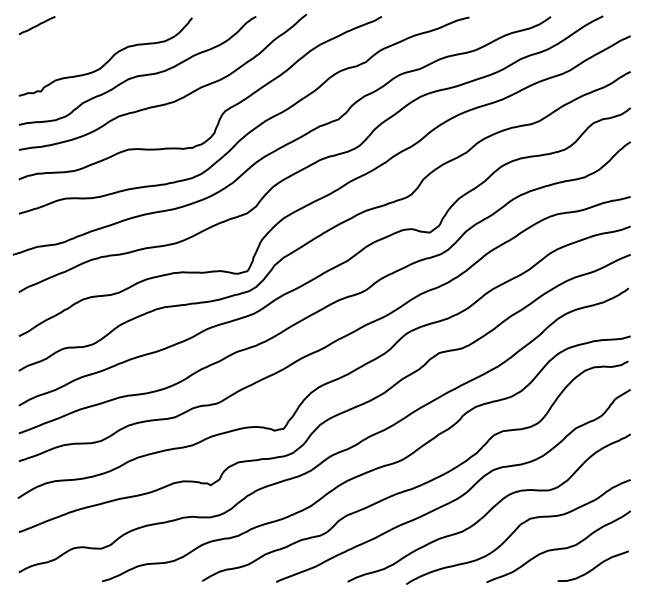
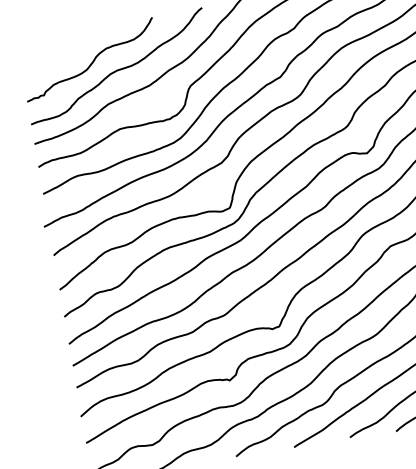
line: (36, 25) -> (31, 44), removed

